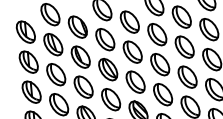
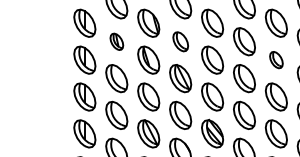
part: (105, 39) -> (180, 41), size x0.7
part: (53, 44) -> (116, 41), size x0.6
part: (184, 46) -> (276, 59), size x0.6

